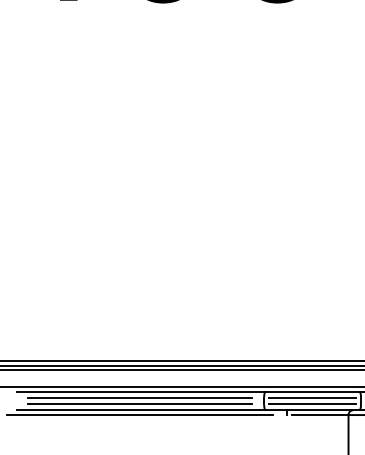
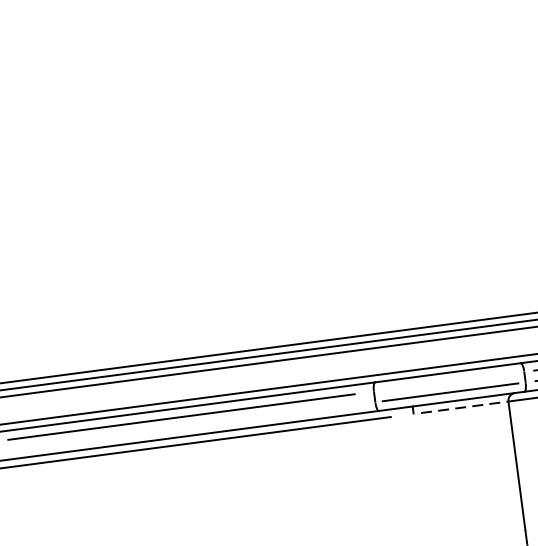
line: (312, 397) -> (448, 381), removed
line: (139, 404) -> (182, 427), removed
line: (320, 415) -> (465, 407), solid -> dashed

